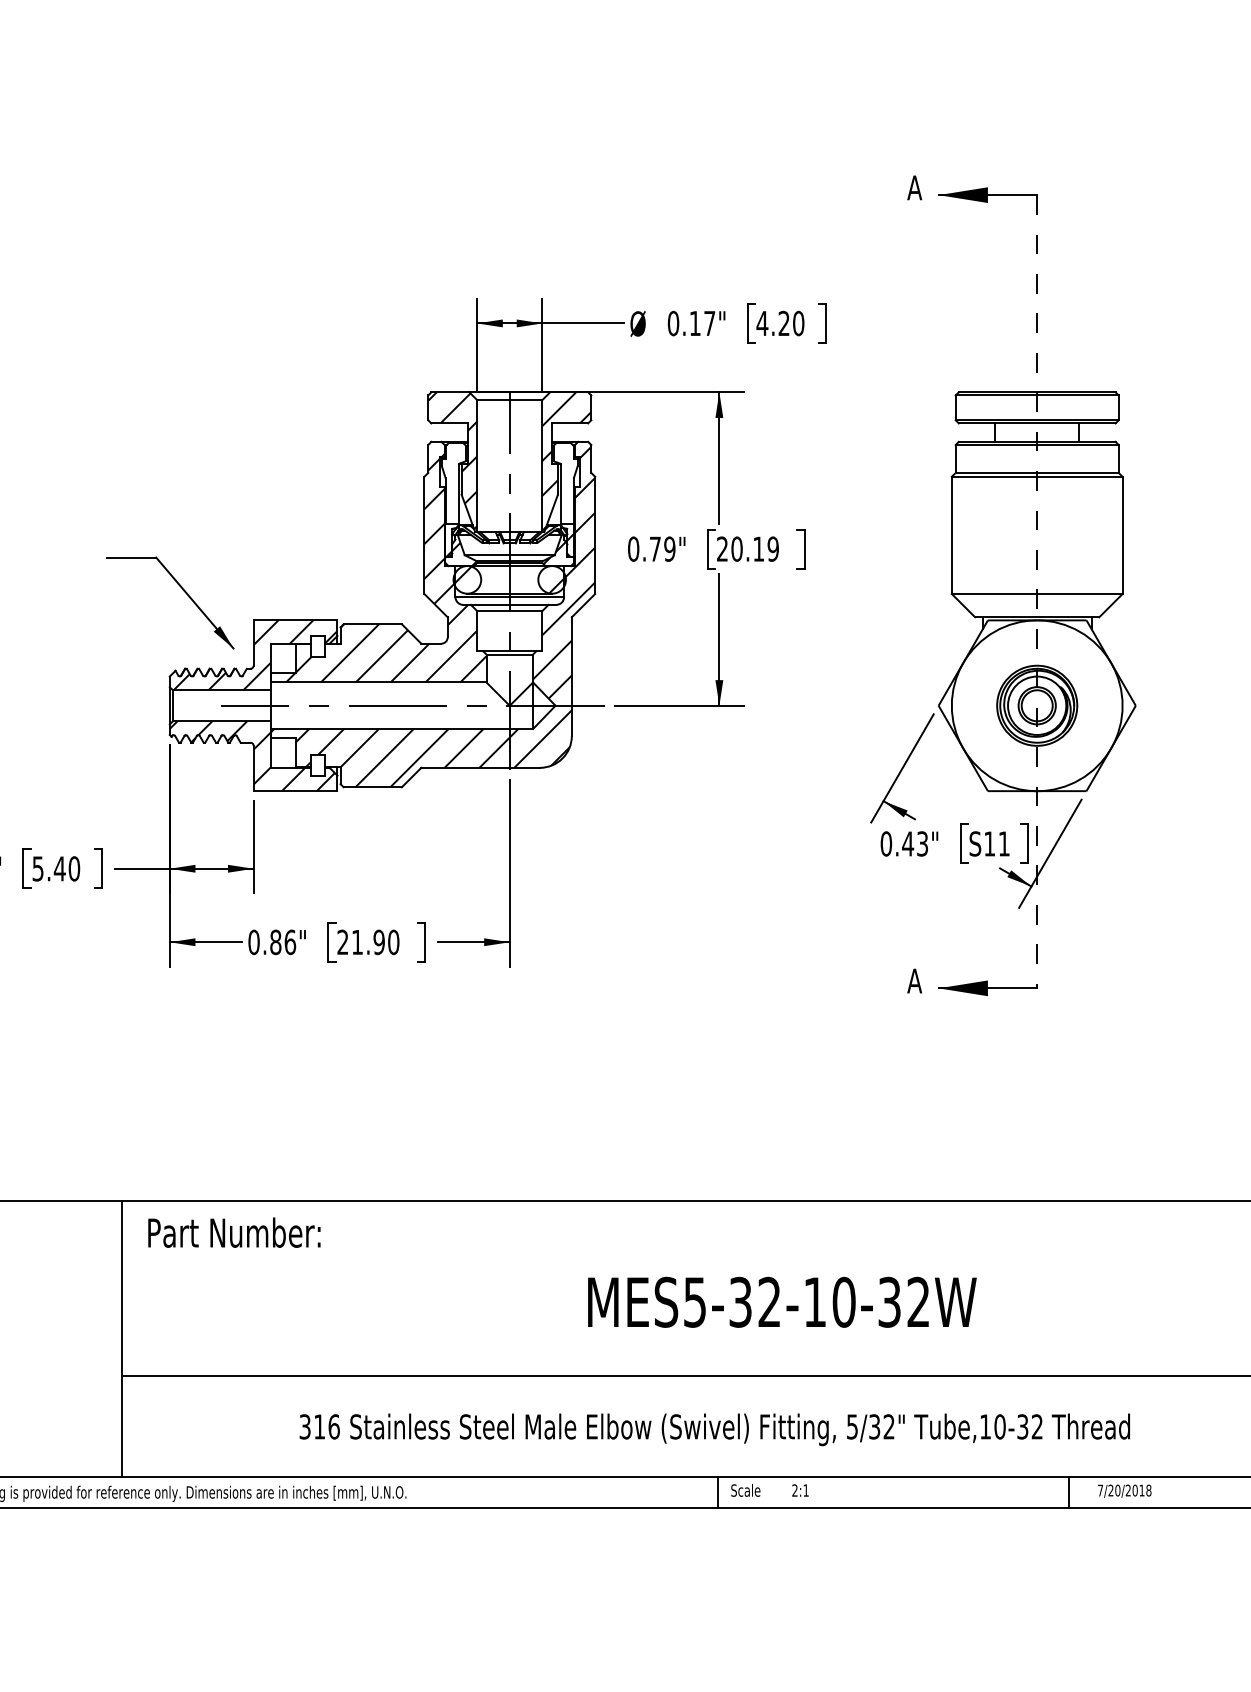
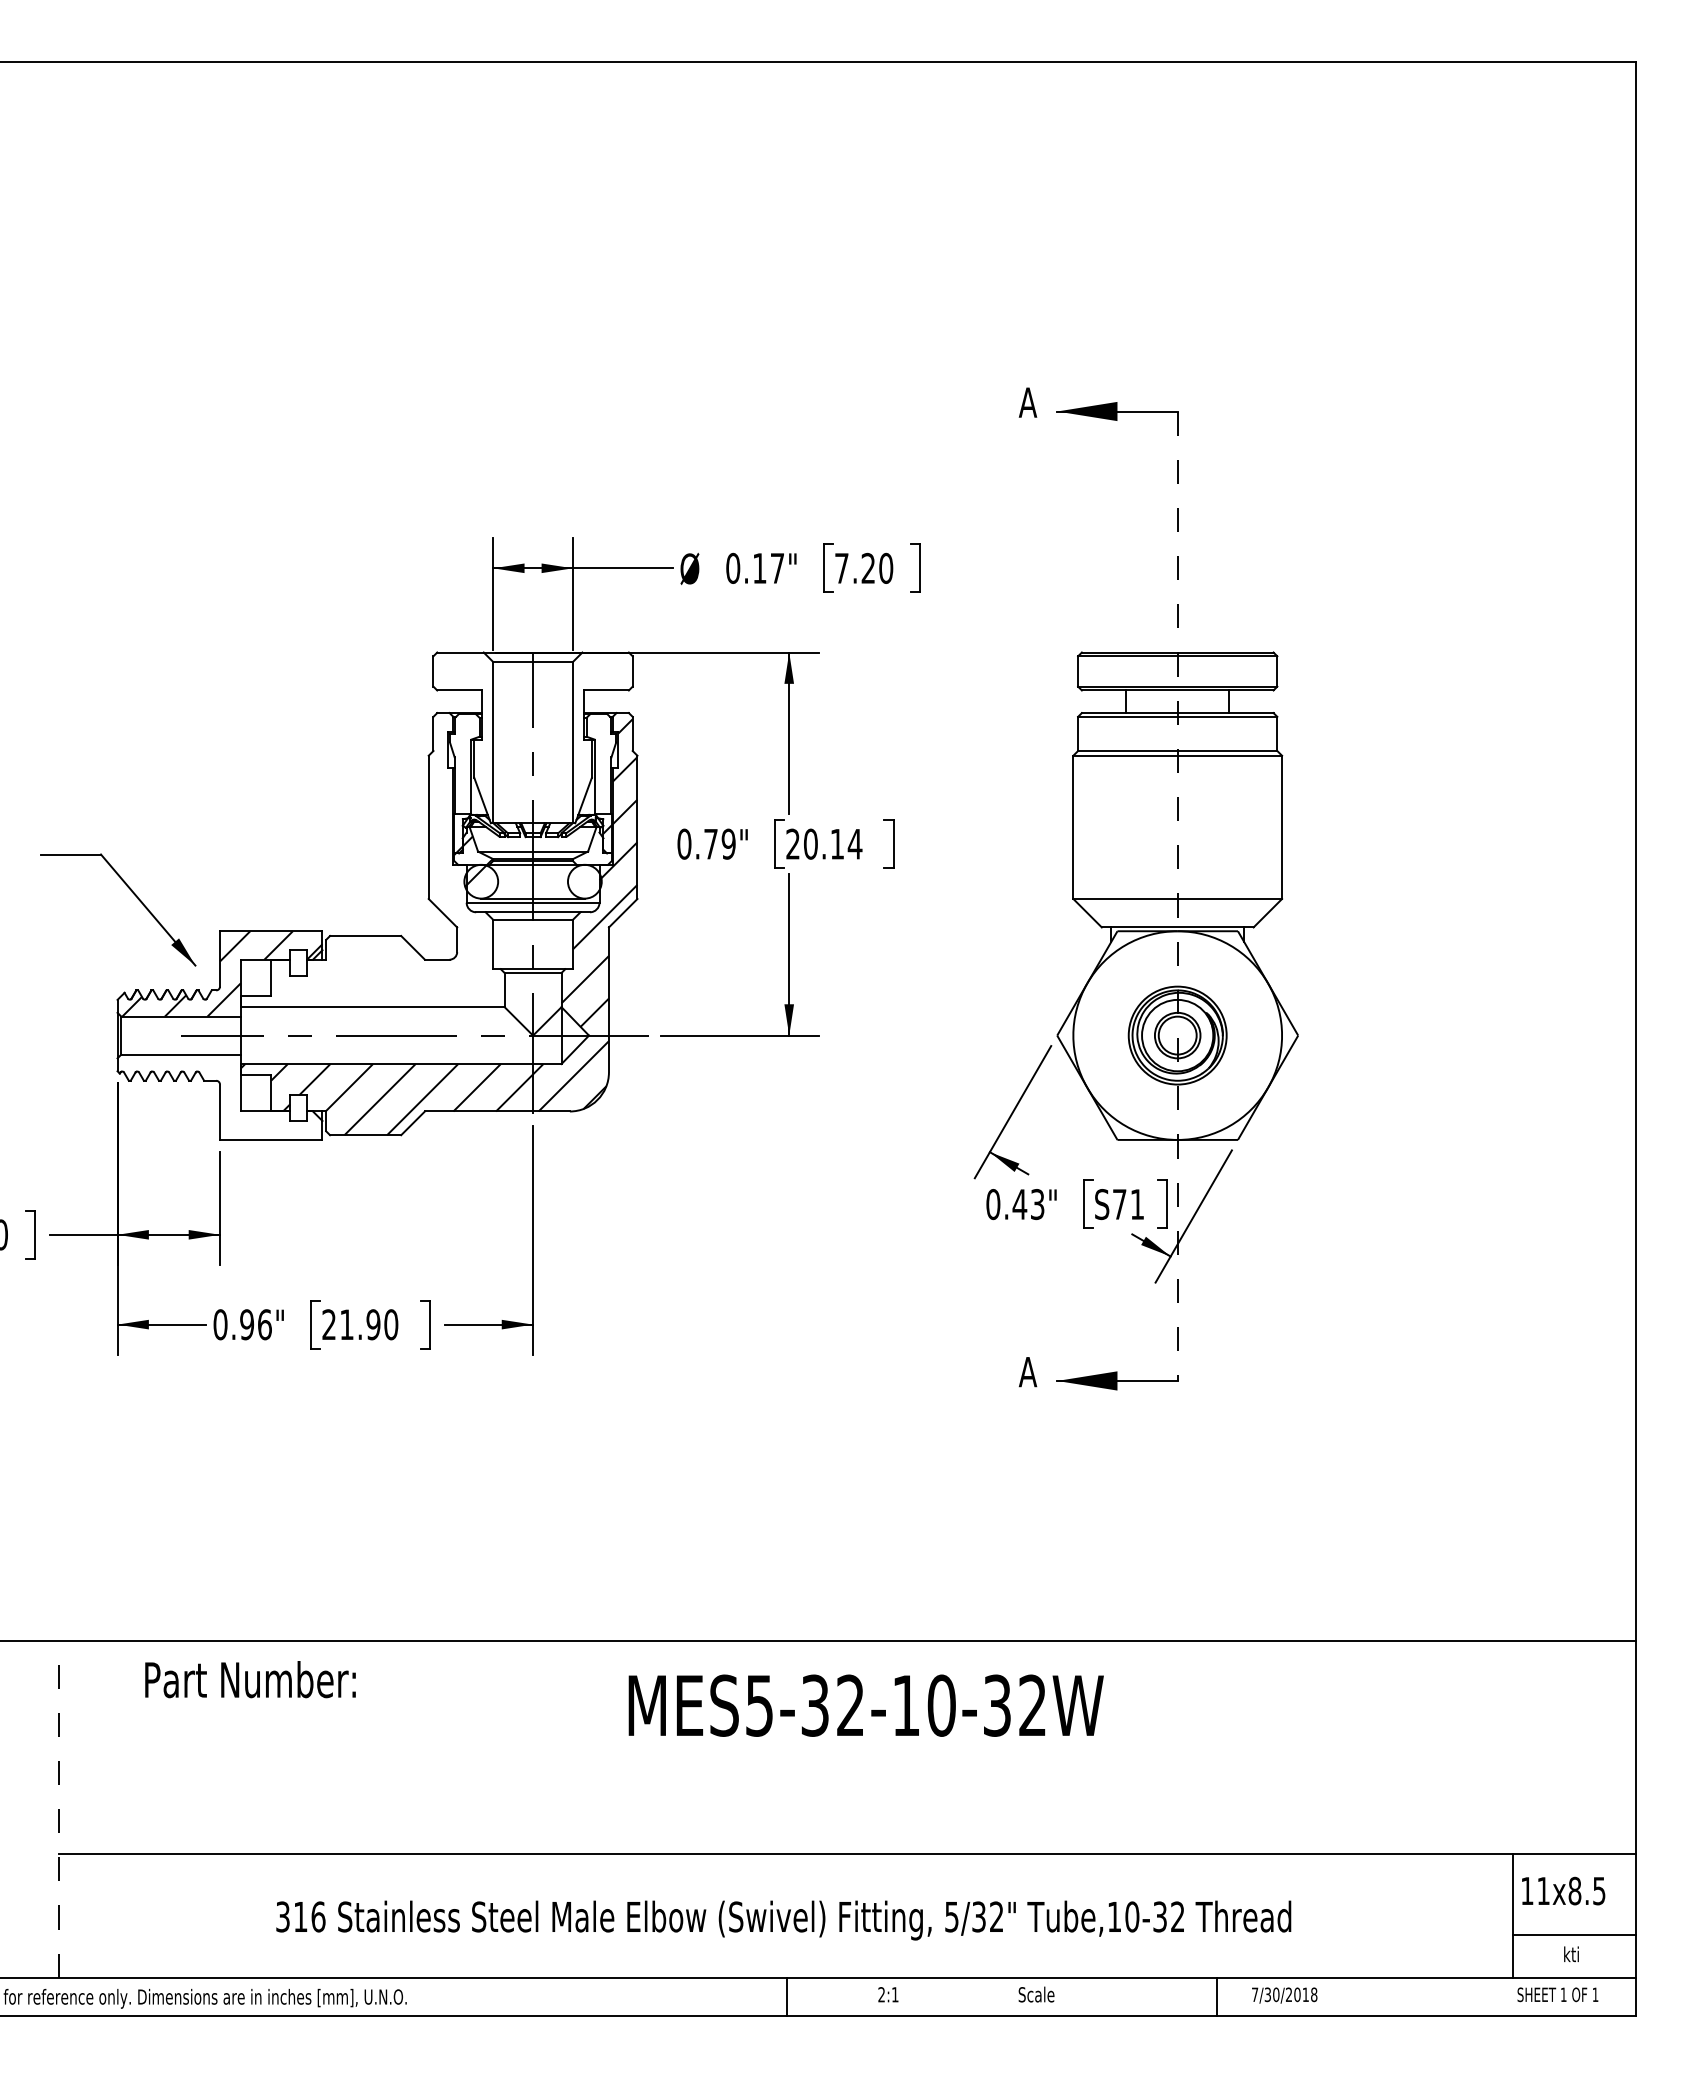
text: (762, 323) -> (841, 568), 4.20 -> 7.20
hatch: (452, 460) -> (463, 735), removed
hatch: (566, 461) -> (602, 736), removed
text: (772, 548) -> (854, 843), 20.19 -> 20.14
hatch: (554, 552) -> (587, 848), removed
hatch: (385, 568) -> (381, 867), removed
hatch: (557, 585) -> (591, 888), removed
hatch: (252, 755) -> (218, 1096), removed
text: (989, 843) -> (1119, 1204), S11 -> S71
text: (276, 942) -> (247, 1324), 0.86" -> 0.96"
text: (234, 1232) -> (250, 1679), moved
text: (781, 1302) -> (865, 1705), moved
line: (122, 1338) -> (59, 1809), solid -> dashed
text: (745, 1490) -> (1036, 1994), moved
text: (1110, 1491) -> (1267, 1995), 7/20/2018 -> 7/30/2018

